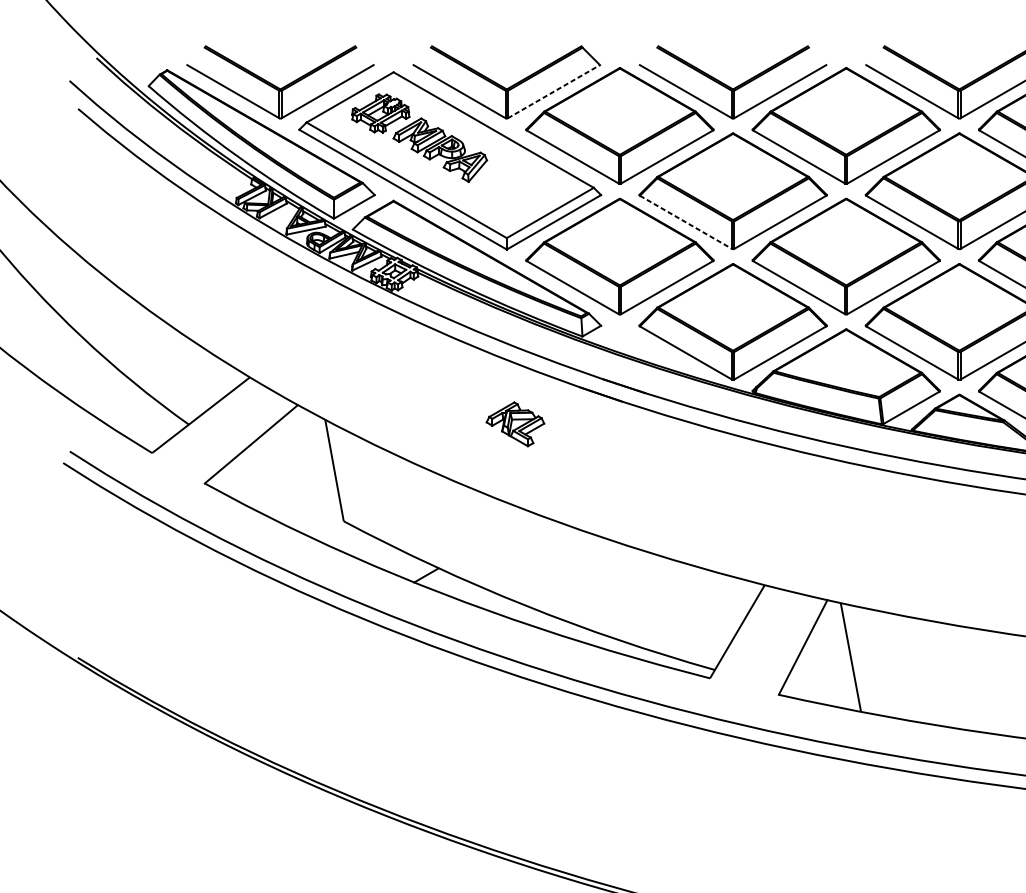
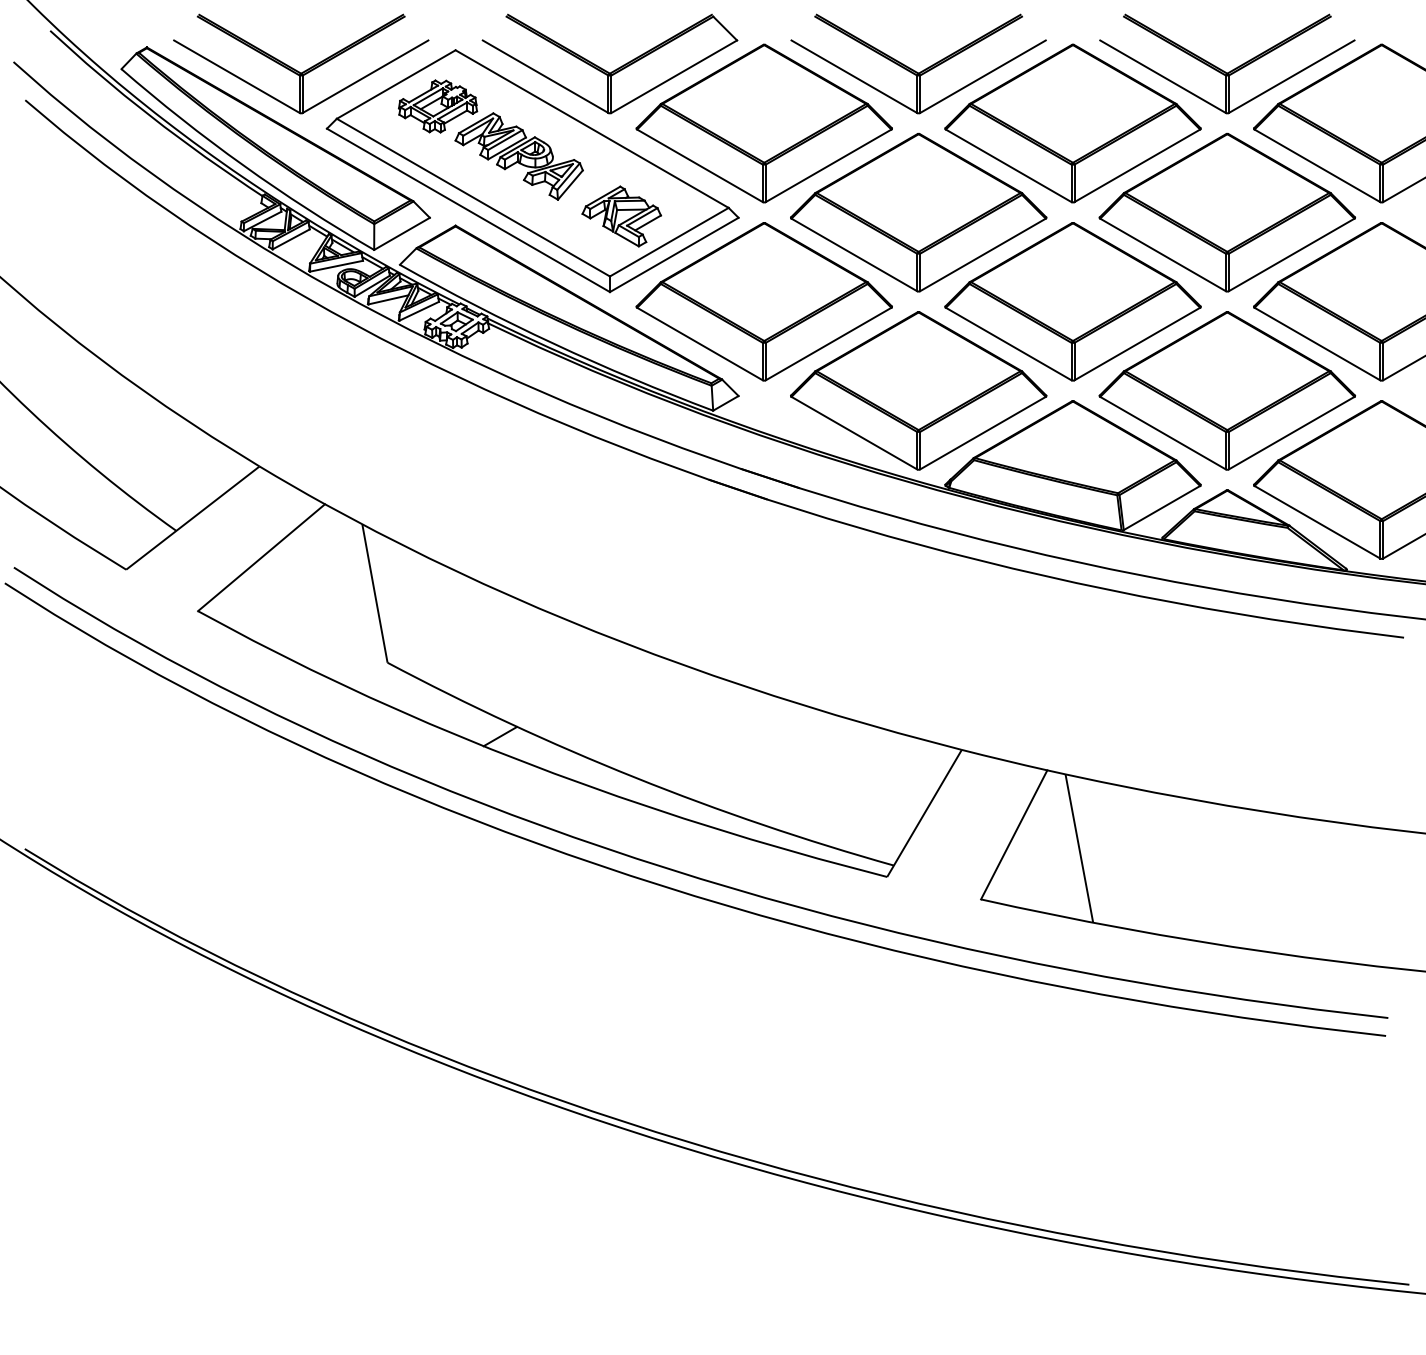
line: (554, 91) -> (674, 76), dashed -> solid
line: (686, 222) -> (854, 254), dashed -> solid
part: (515, 424) -> (621, 216), moved

